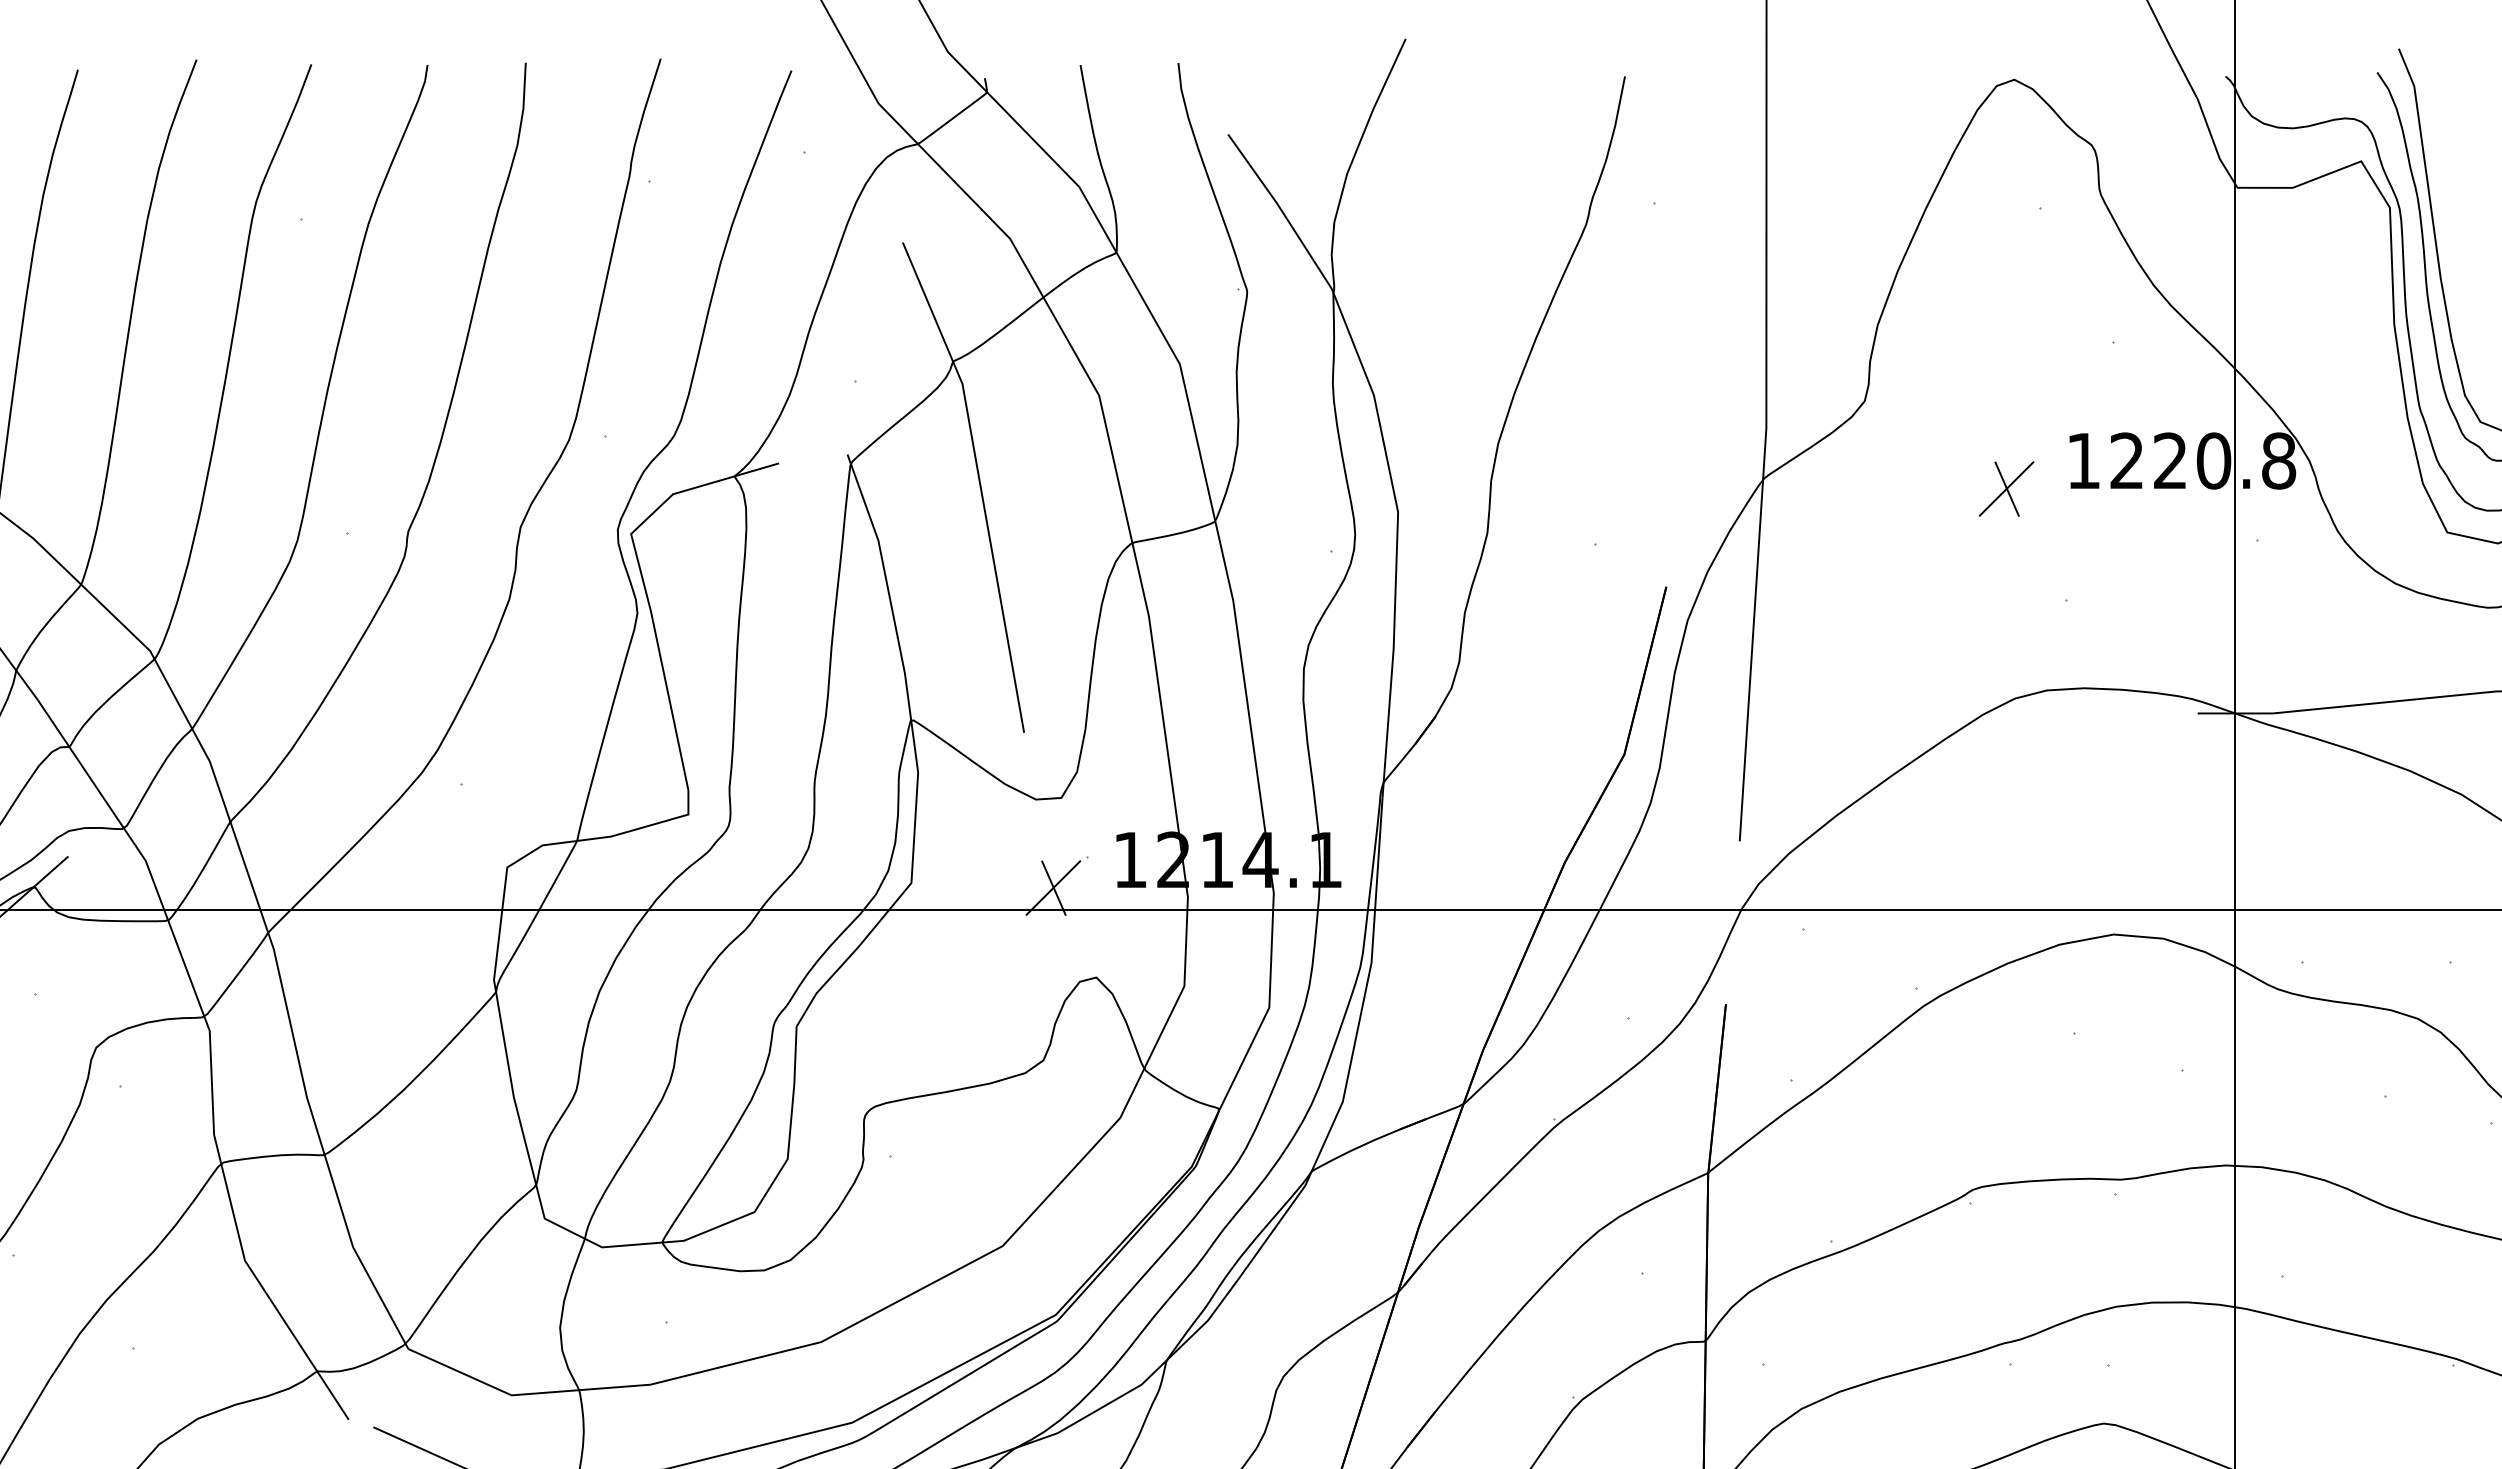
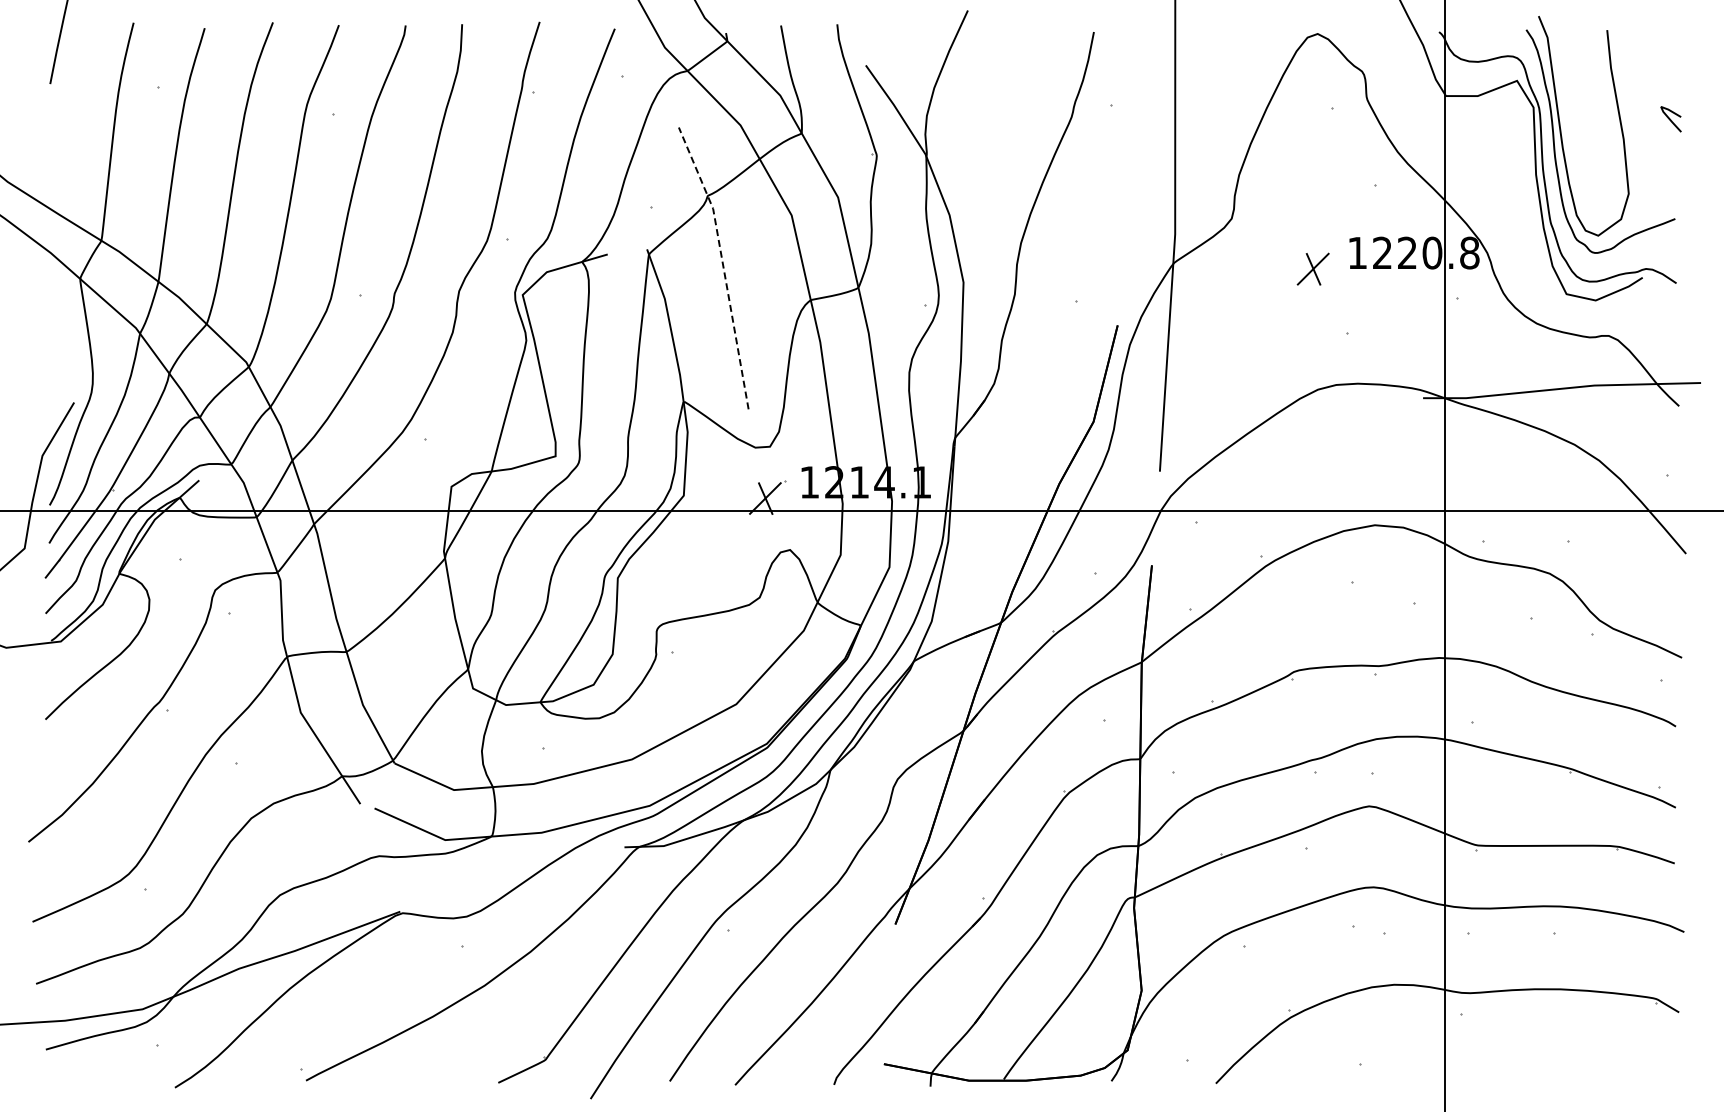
line: (980, 480) -> (723, 264), solid -> dashed

